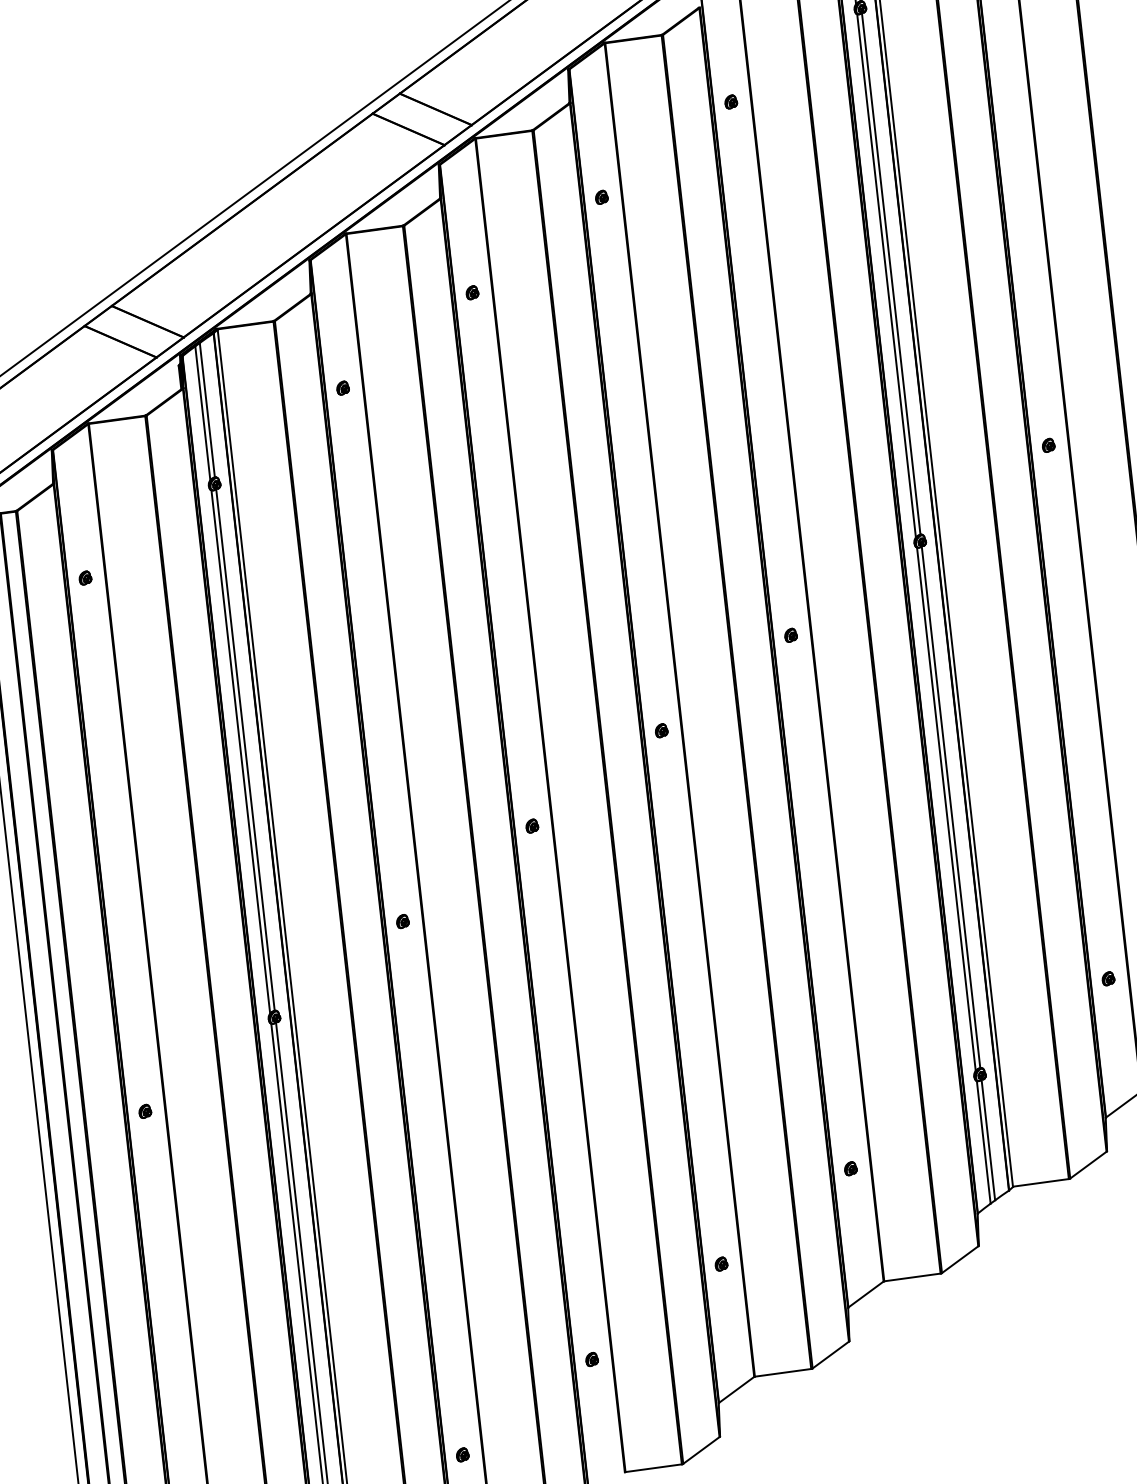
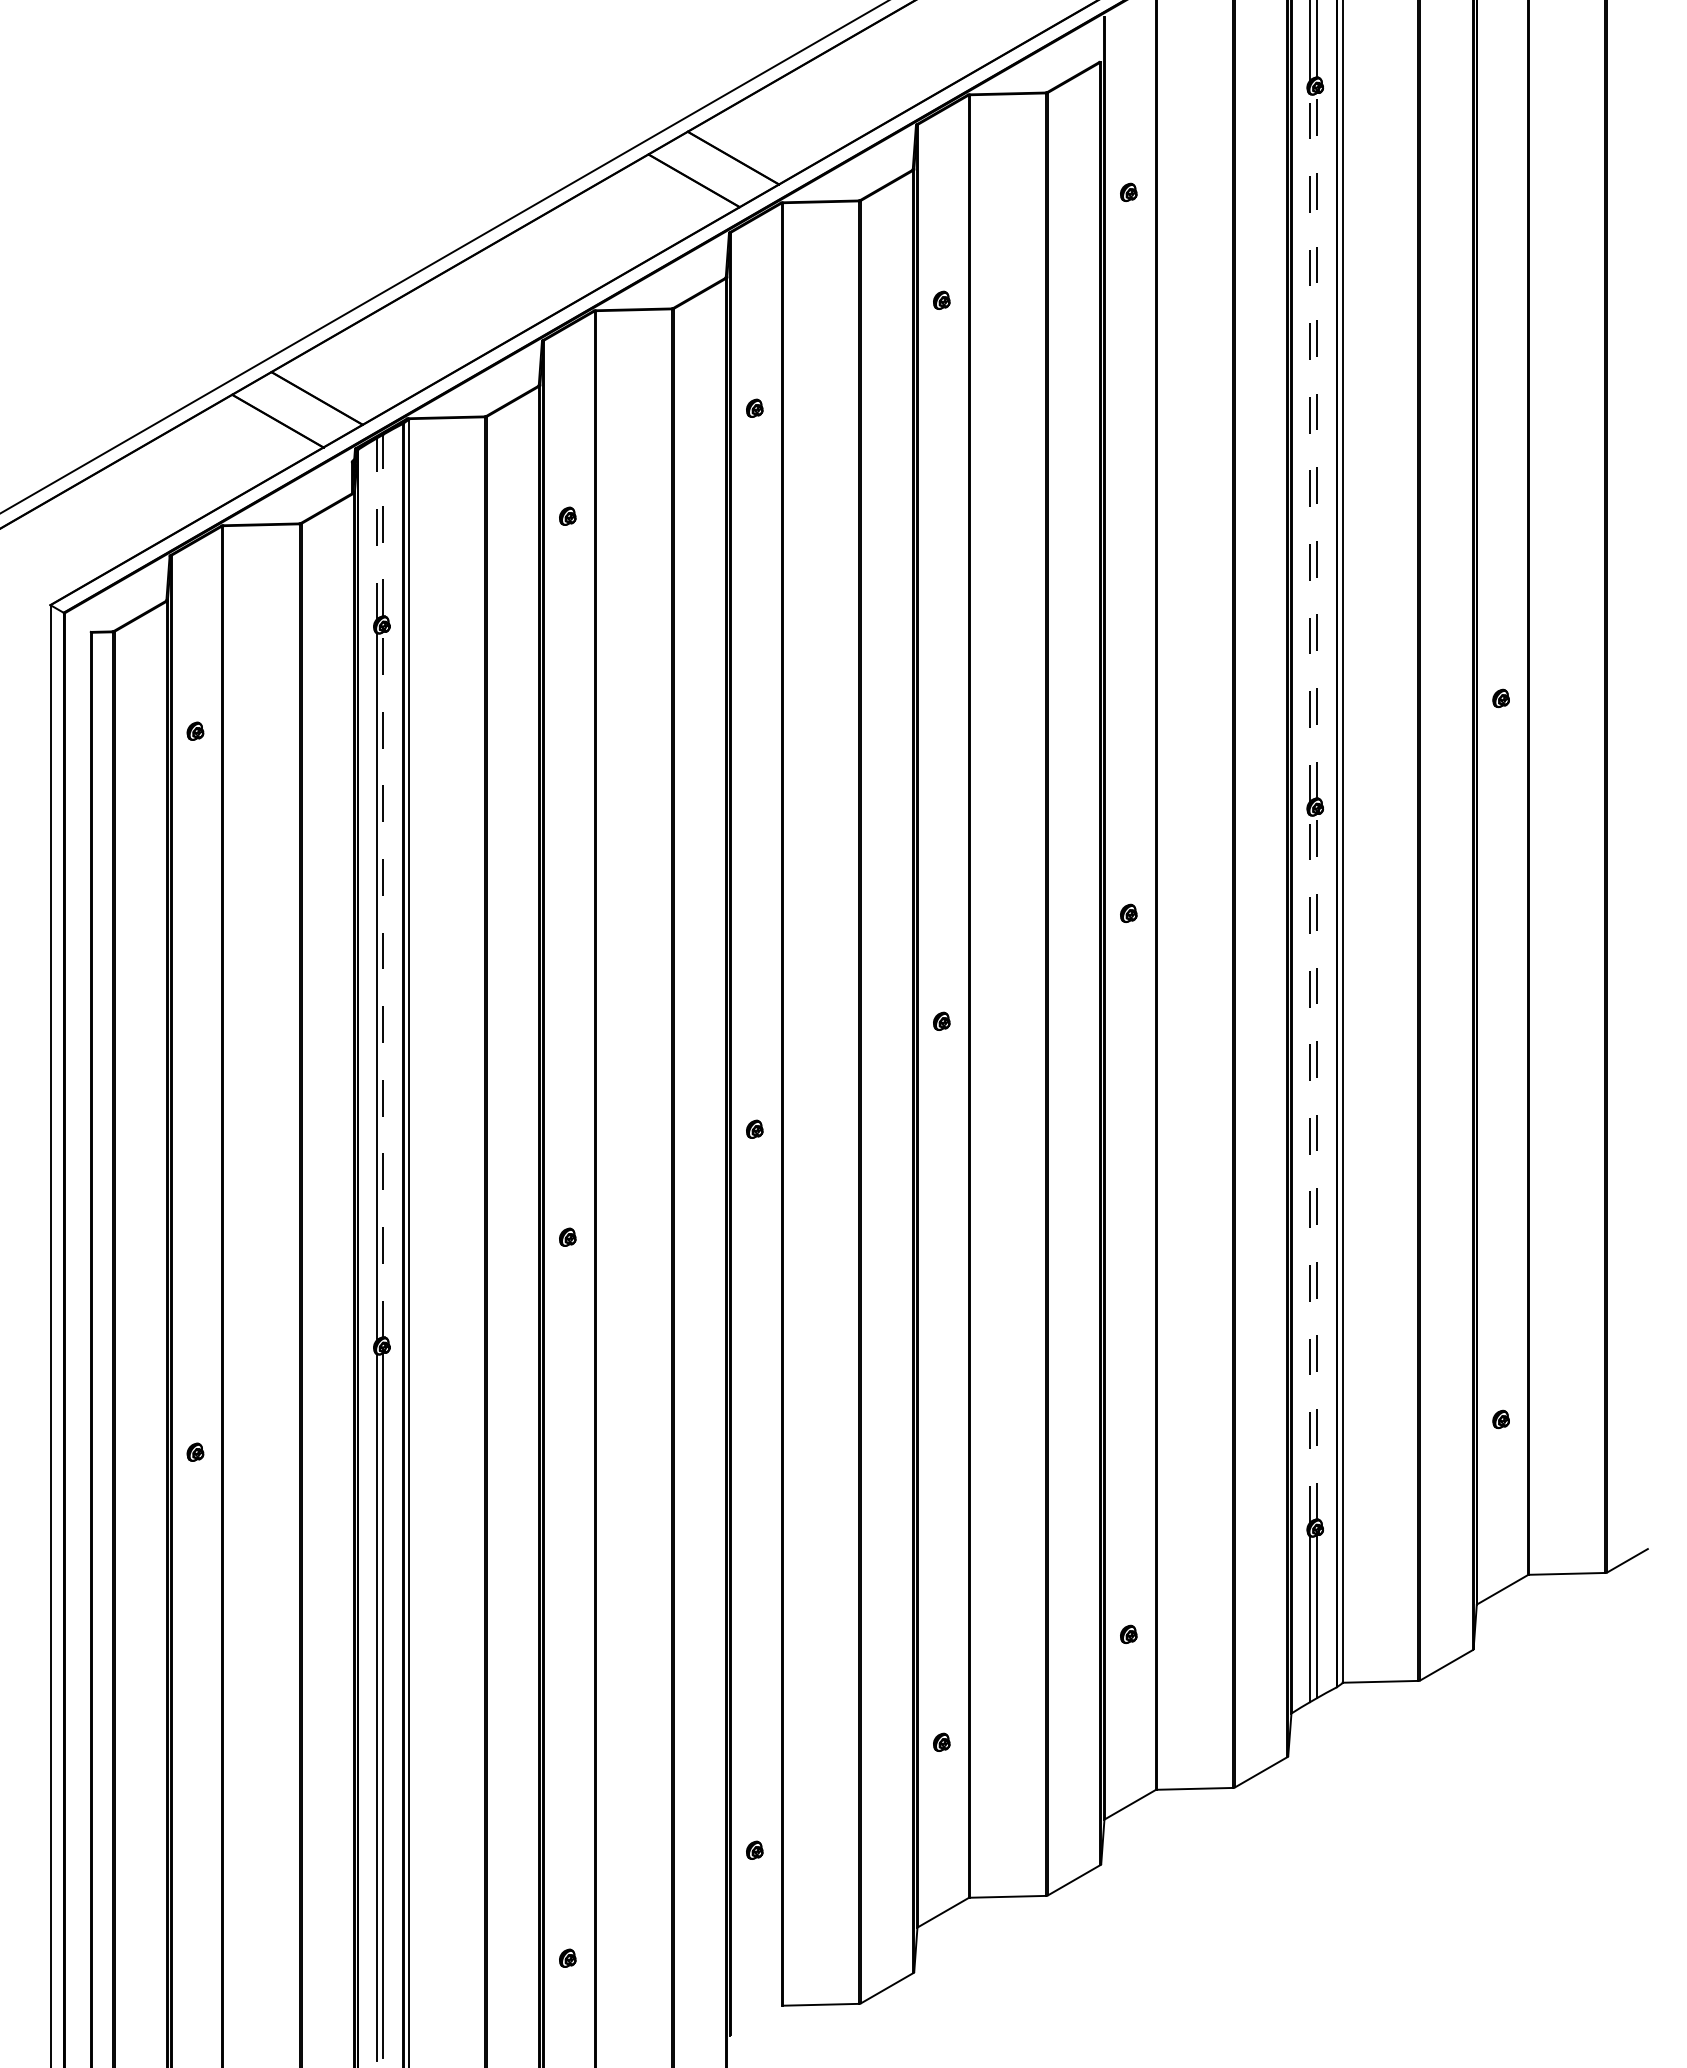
line: (890, 273) -> (1316, 445), solid -> dashed
line: (886, 275) -> (1310, 447), solid -> dashed
line: (207, 410) -> (383, 525), solid -> dashed
line: (202, 412) -> (376, 528), solid -> dashed
line: (245, 749) -> (383, 984), solid -> dashed
line: (950, 806) -> (1316, 1166), solid -> dashed
line: (946, 808) -> (1310, 1168), solid -> dashed

